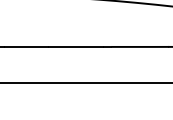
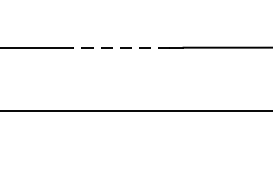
line: (76, 46) -> (121, 46), solid -> dashed

